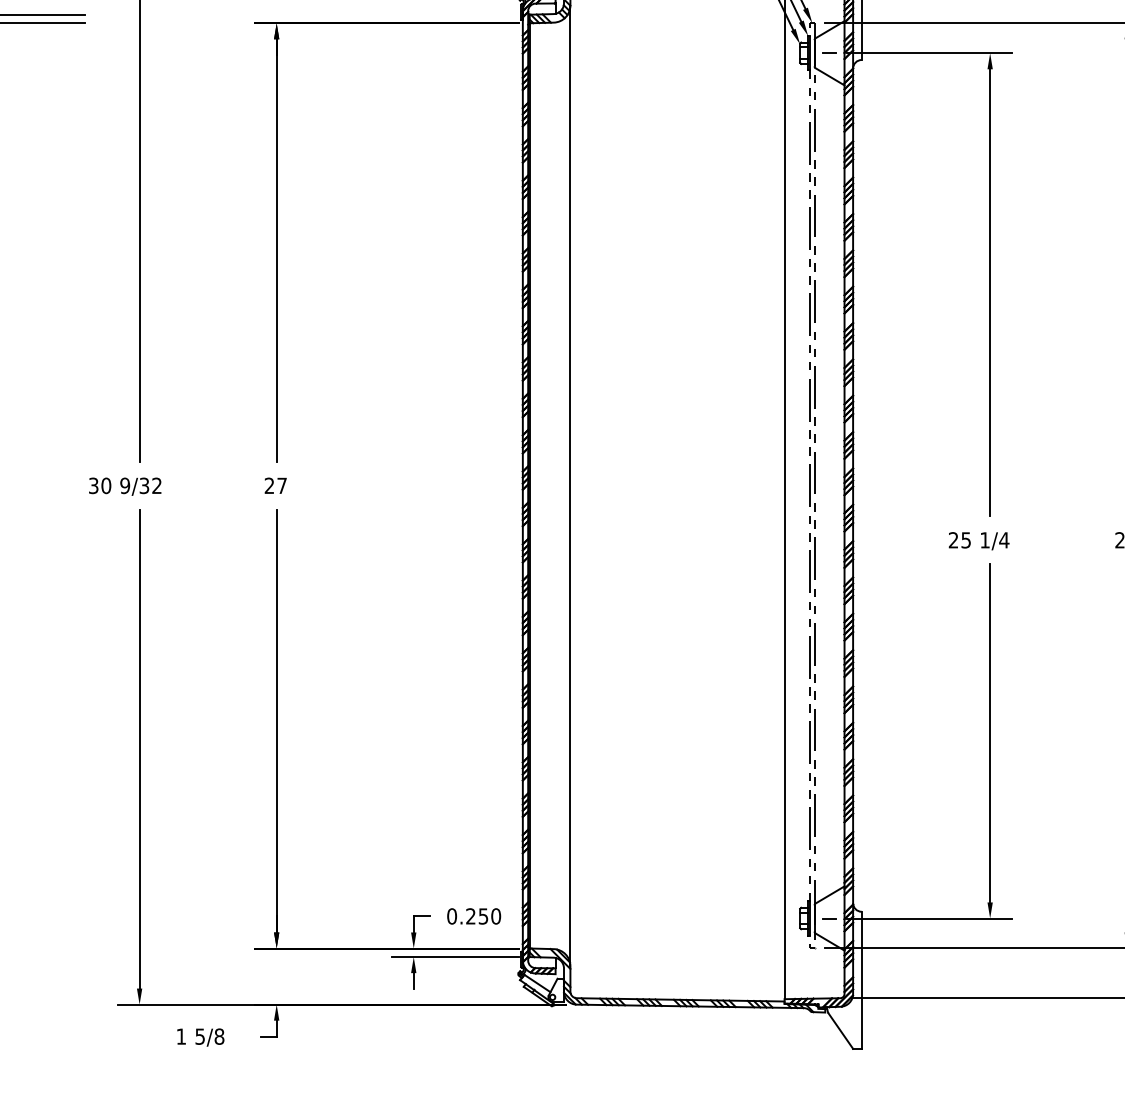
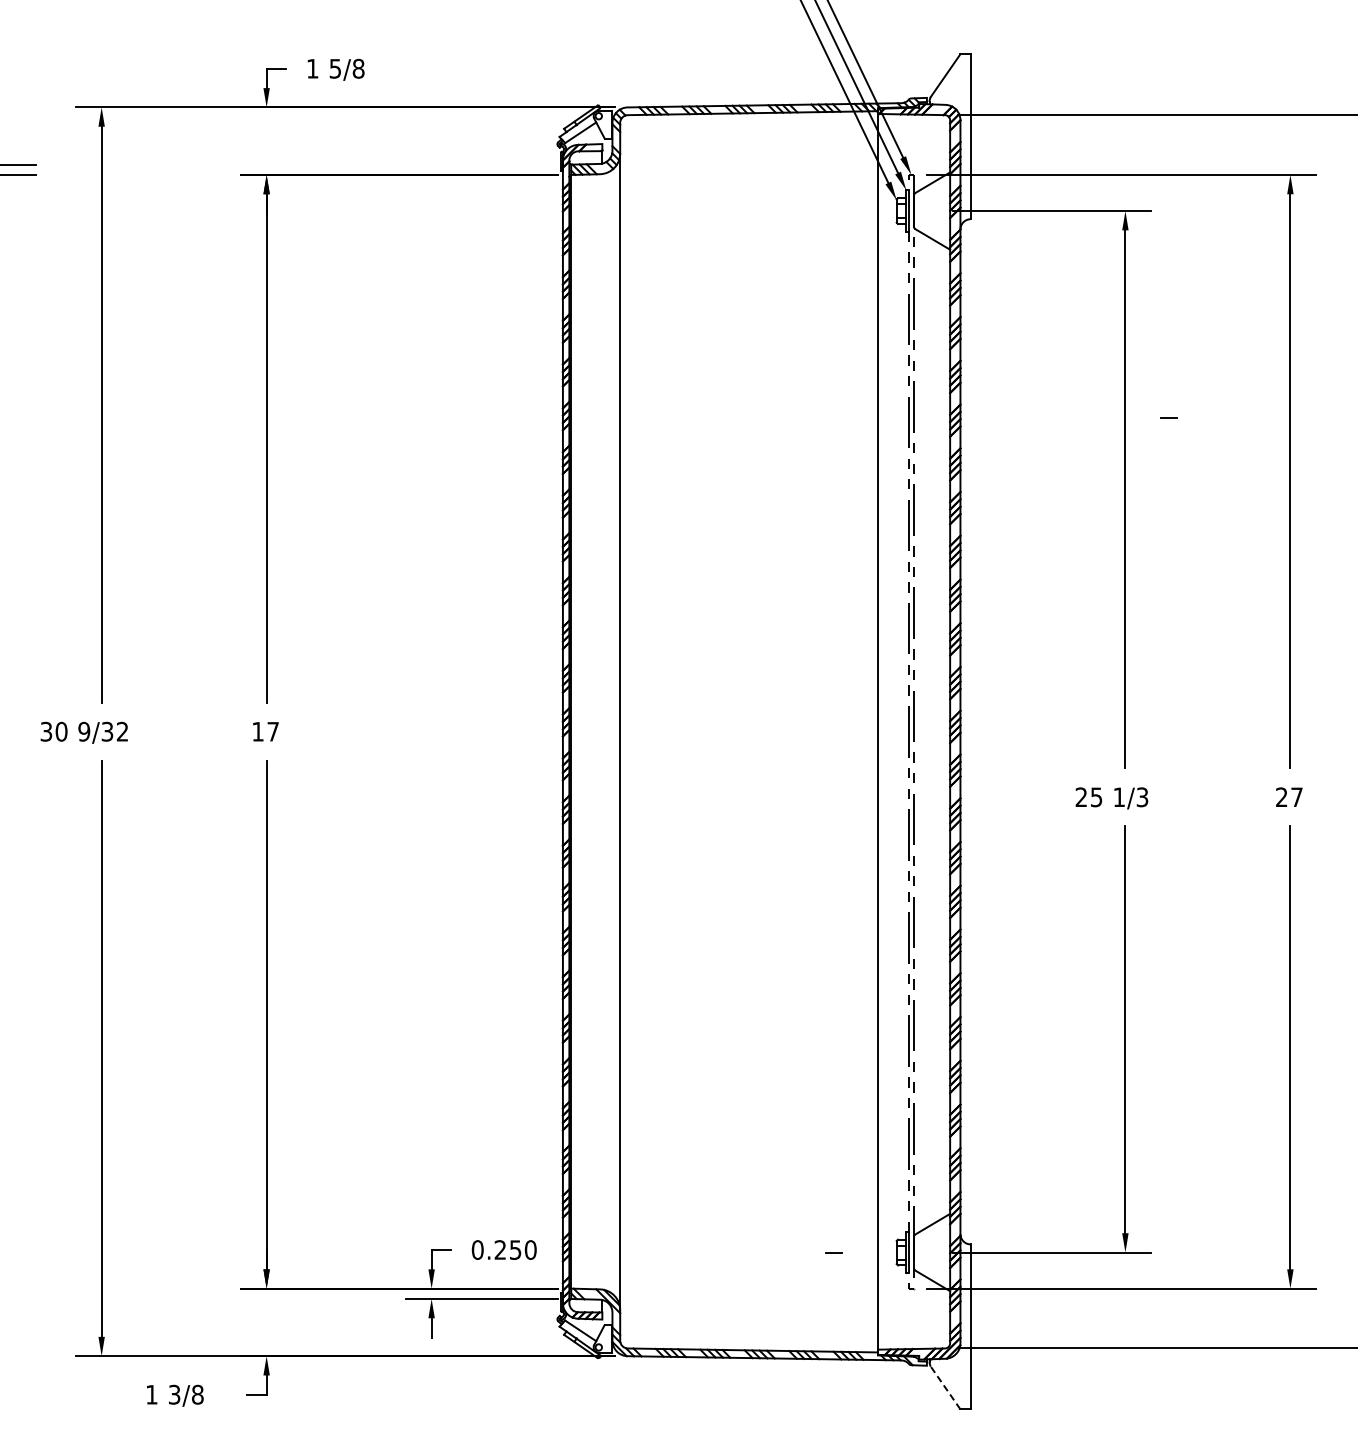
line: (829, 52) -> (1168, 417), moved
text: (269, 485) -> (257, 731), 27 -> 17
text: (1004, 540) -> (1142, 797), 1/4 -> 1/3
line: (829, 918) -> (833, 1252), moved
line: (840, 1030) -> (945, 1387), solid -> dashed
text: (200, 1035) -> (174, 1393), 5/8 -> 3/8

